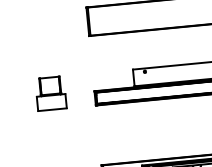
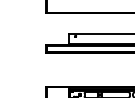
part: (51, 93) -> (21, 43), removed

